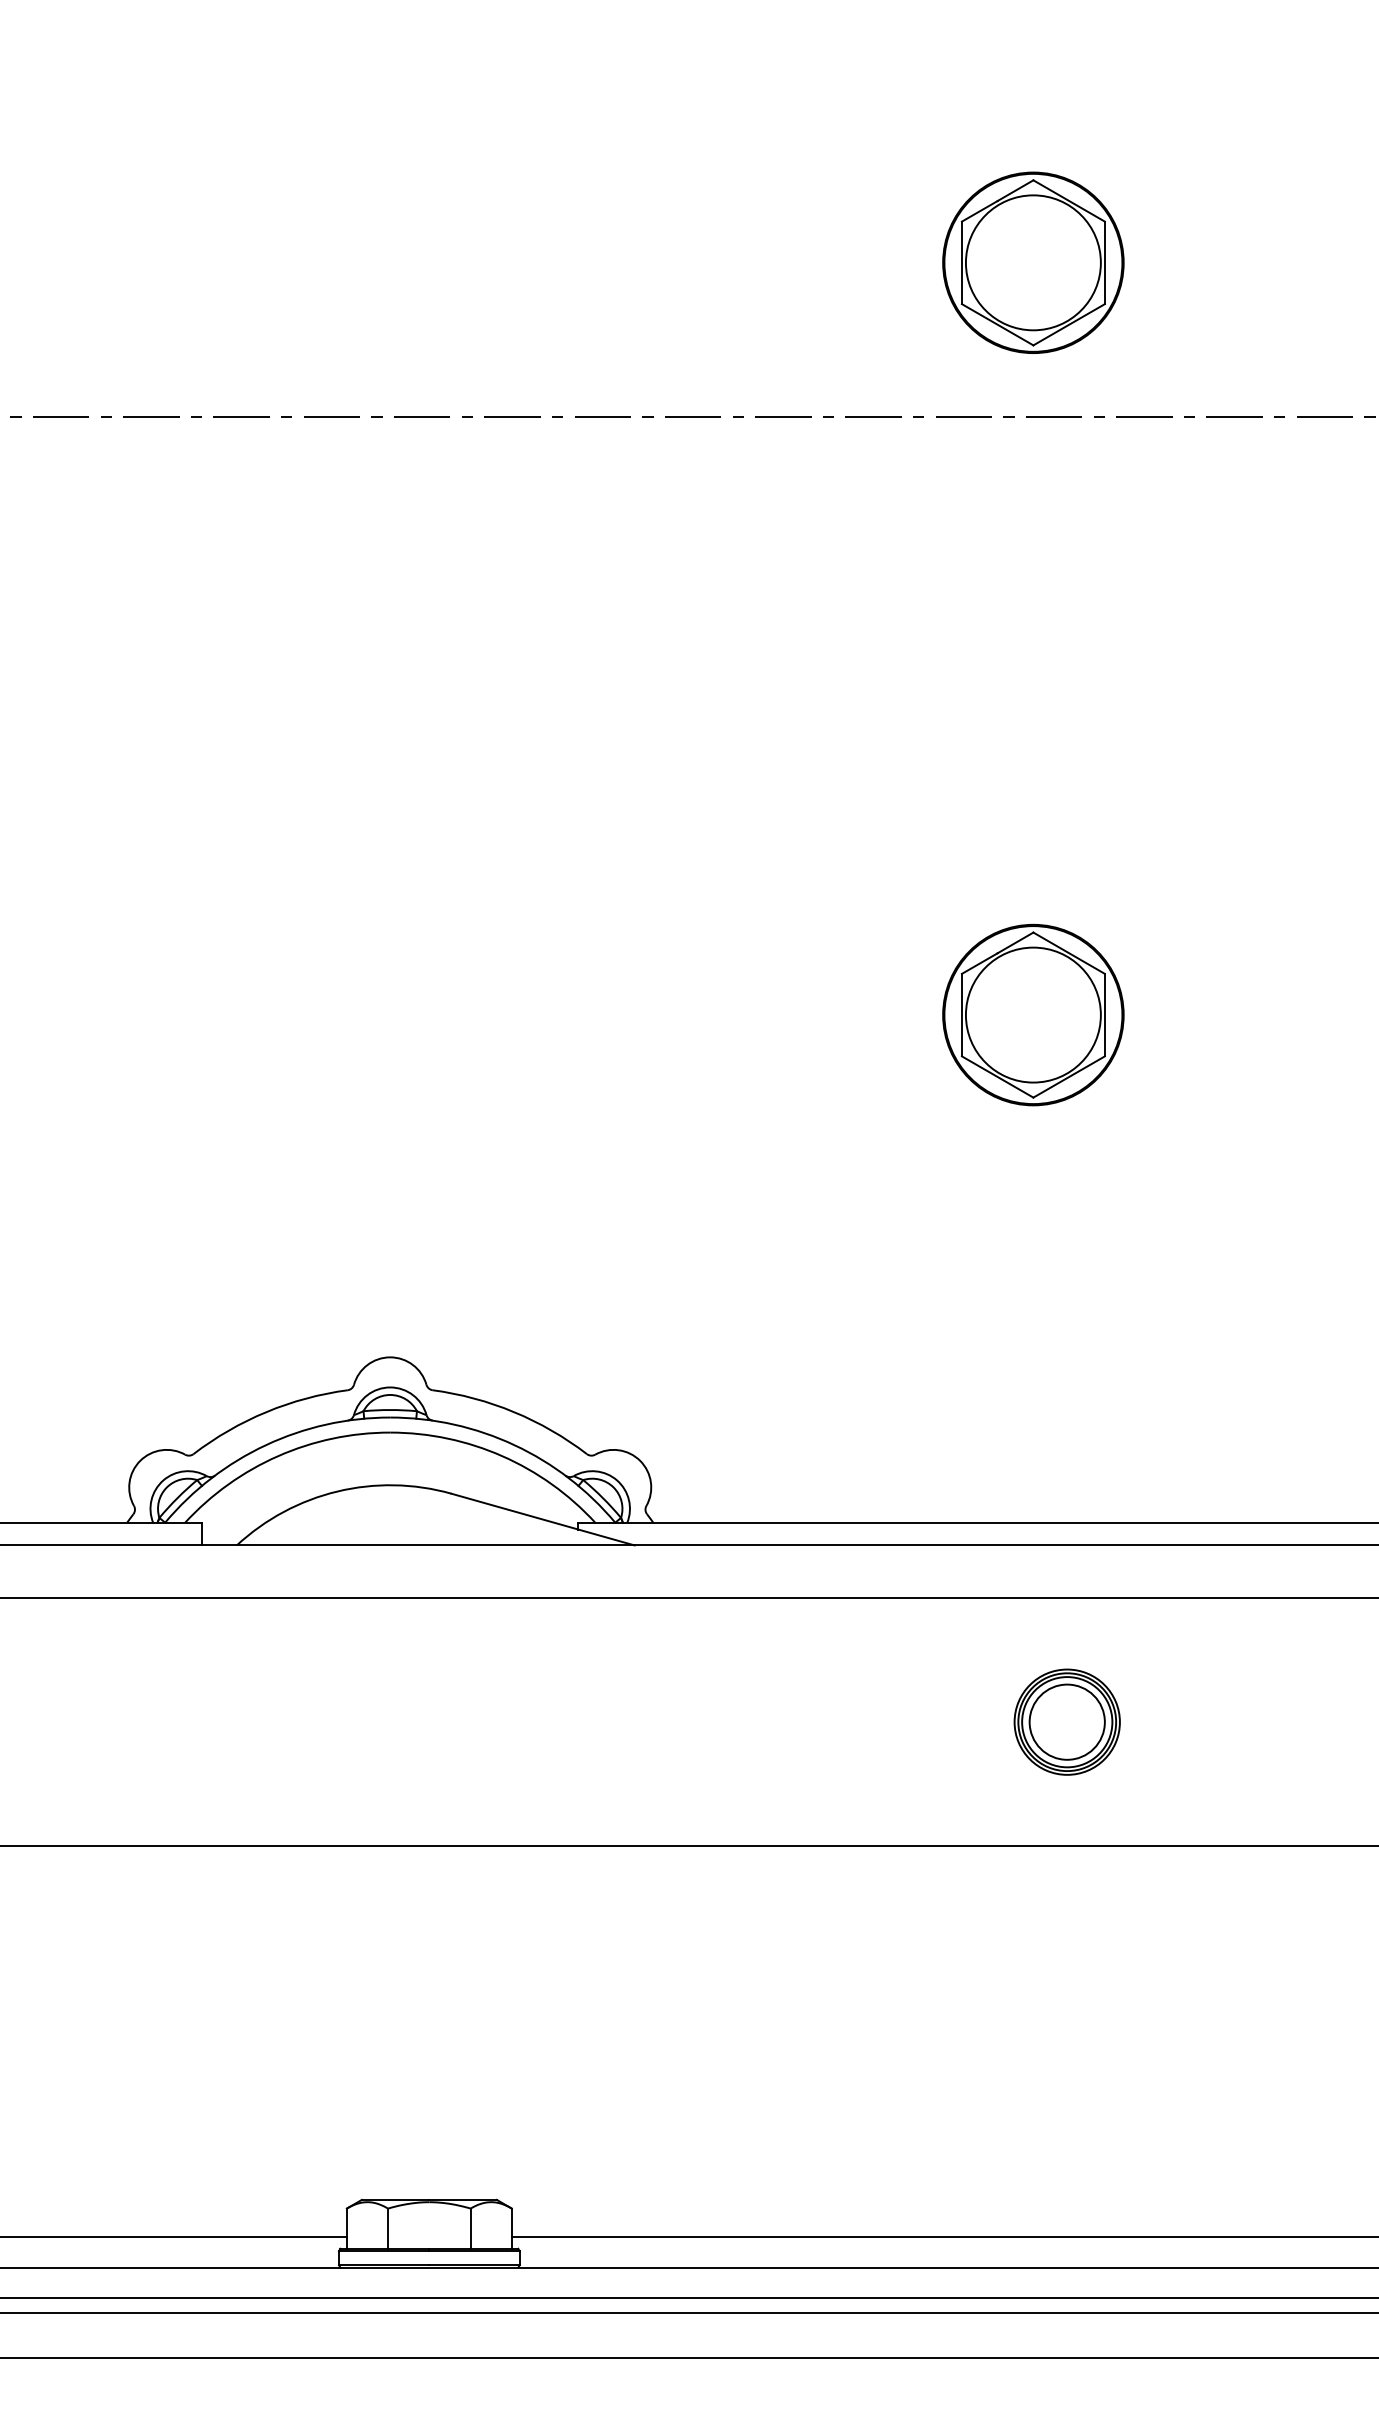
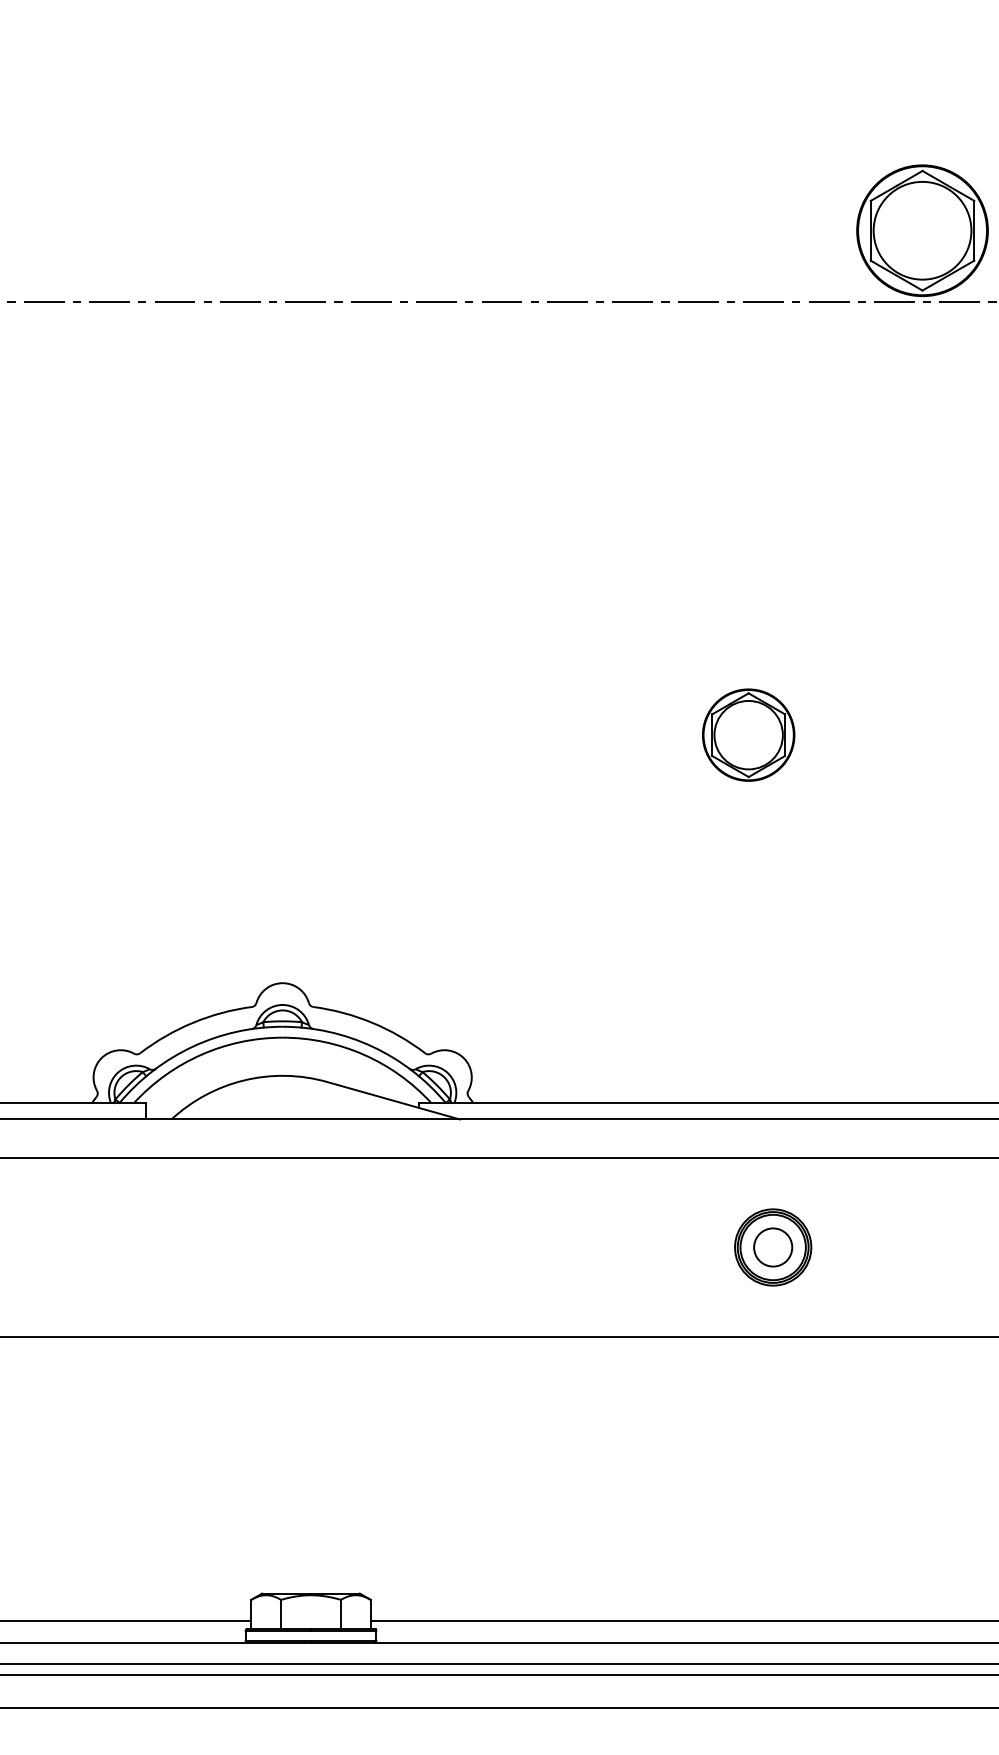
part: (1033, 262) -> (922, 230), moved
part: (1033, 1014) -> (748, 734), size x0.7
circle: (1066, 1721) -> (772, 1246), size x0.7

